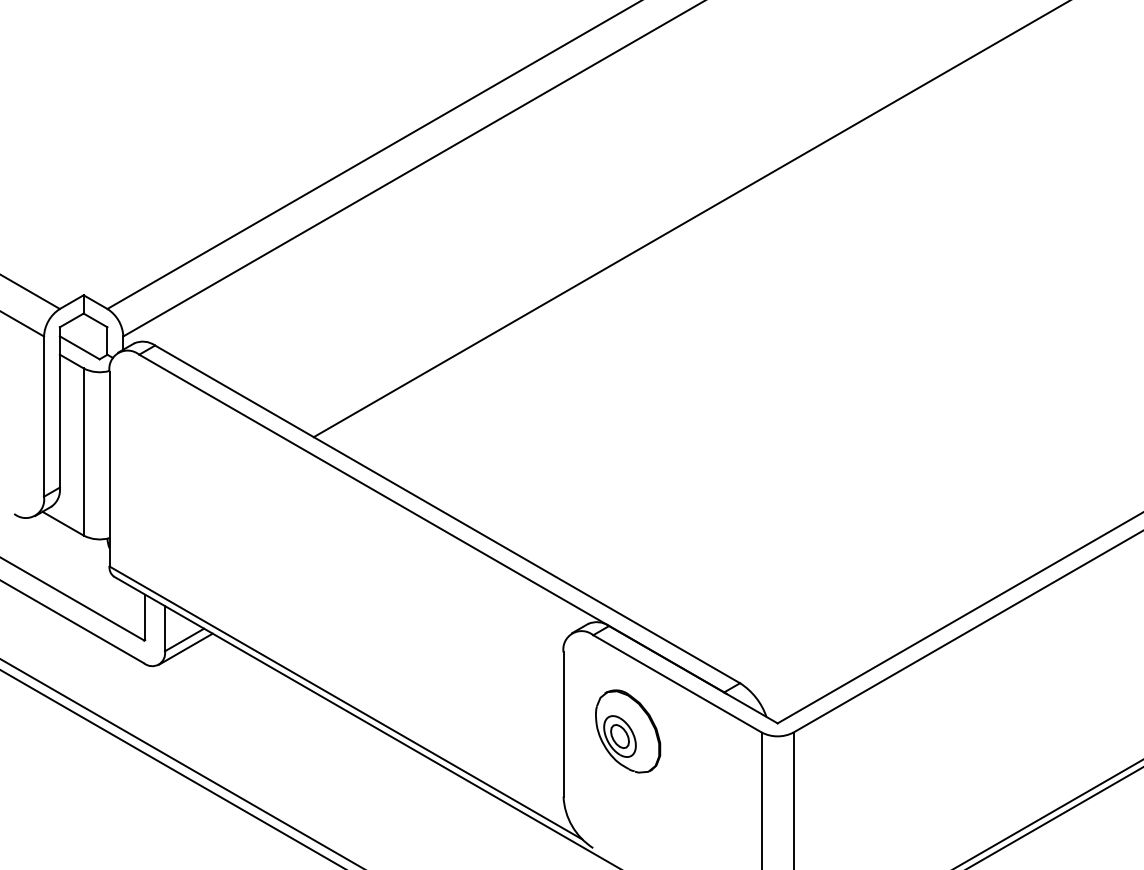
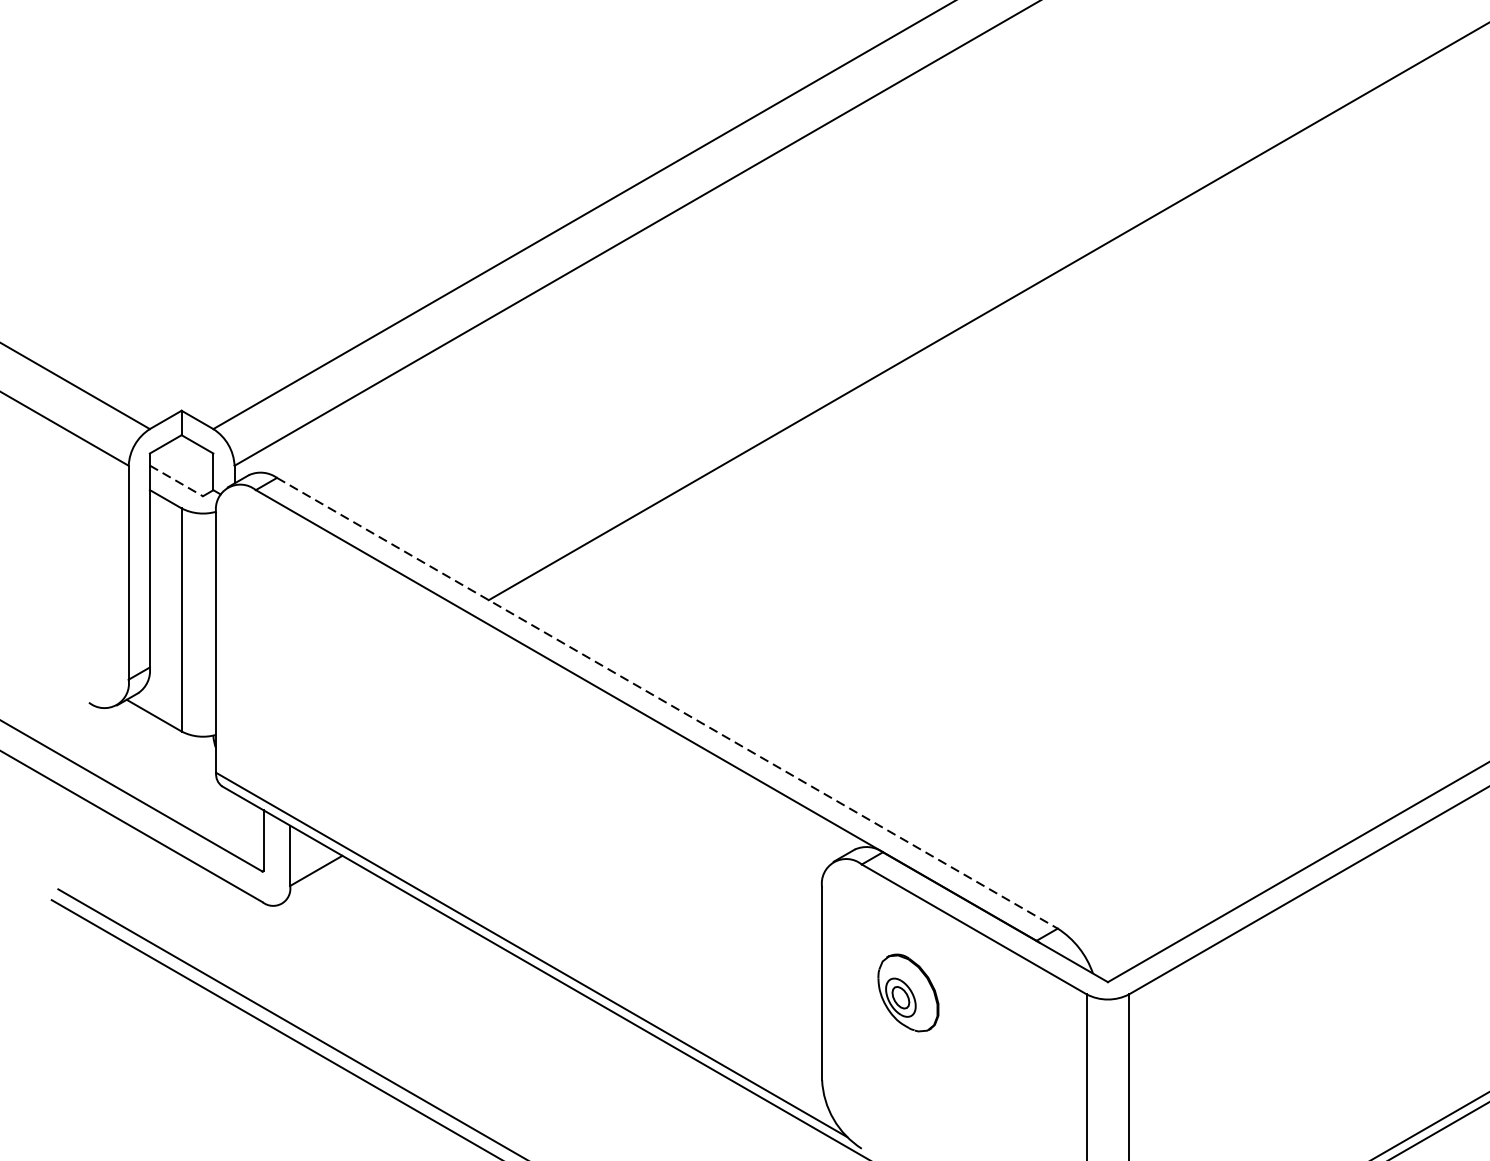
line: (79, 347) -> (176, 480), solid -> dashed
line: (447, 514) -> (667, 703), solid -> dashed
line: (185, 648) -> (317, 882), removed
part: (628, 731) -> (908, 993), size x0.7

